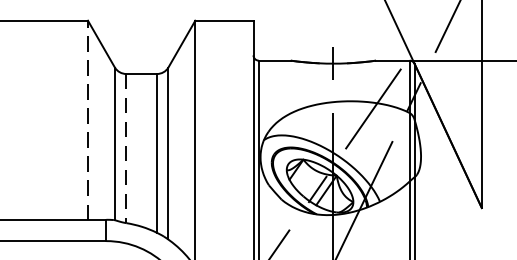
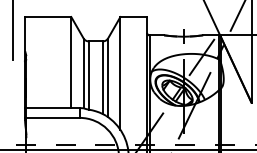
line: (88, 120) -> (71, 62), dashed -> solid
line: (125, 150) -> (88, 76), dashed -> solid

